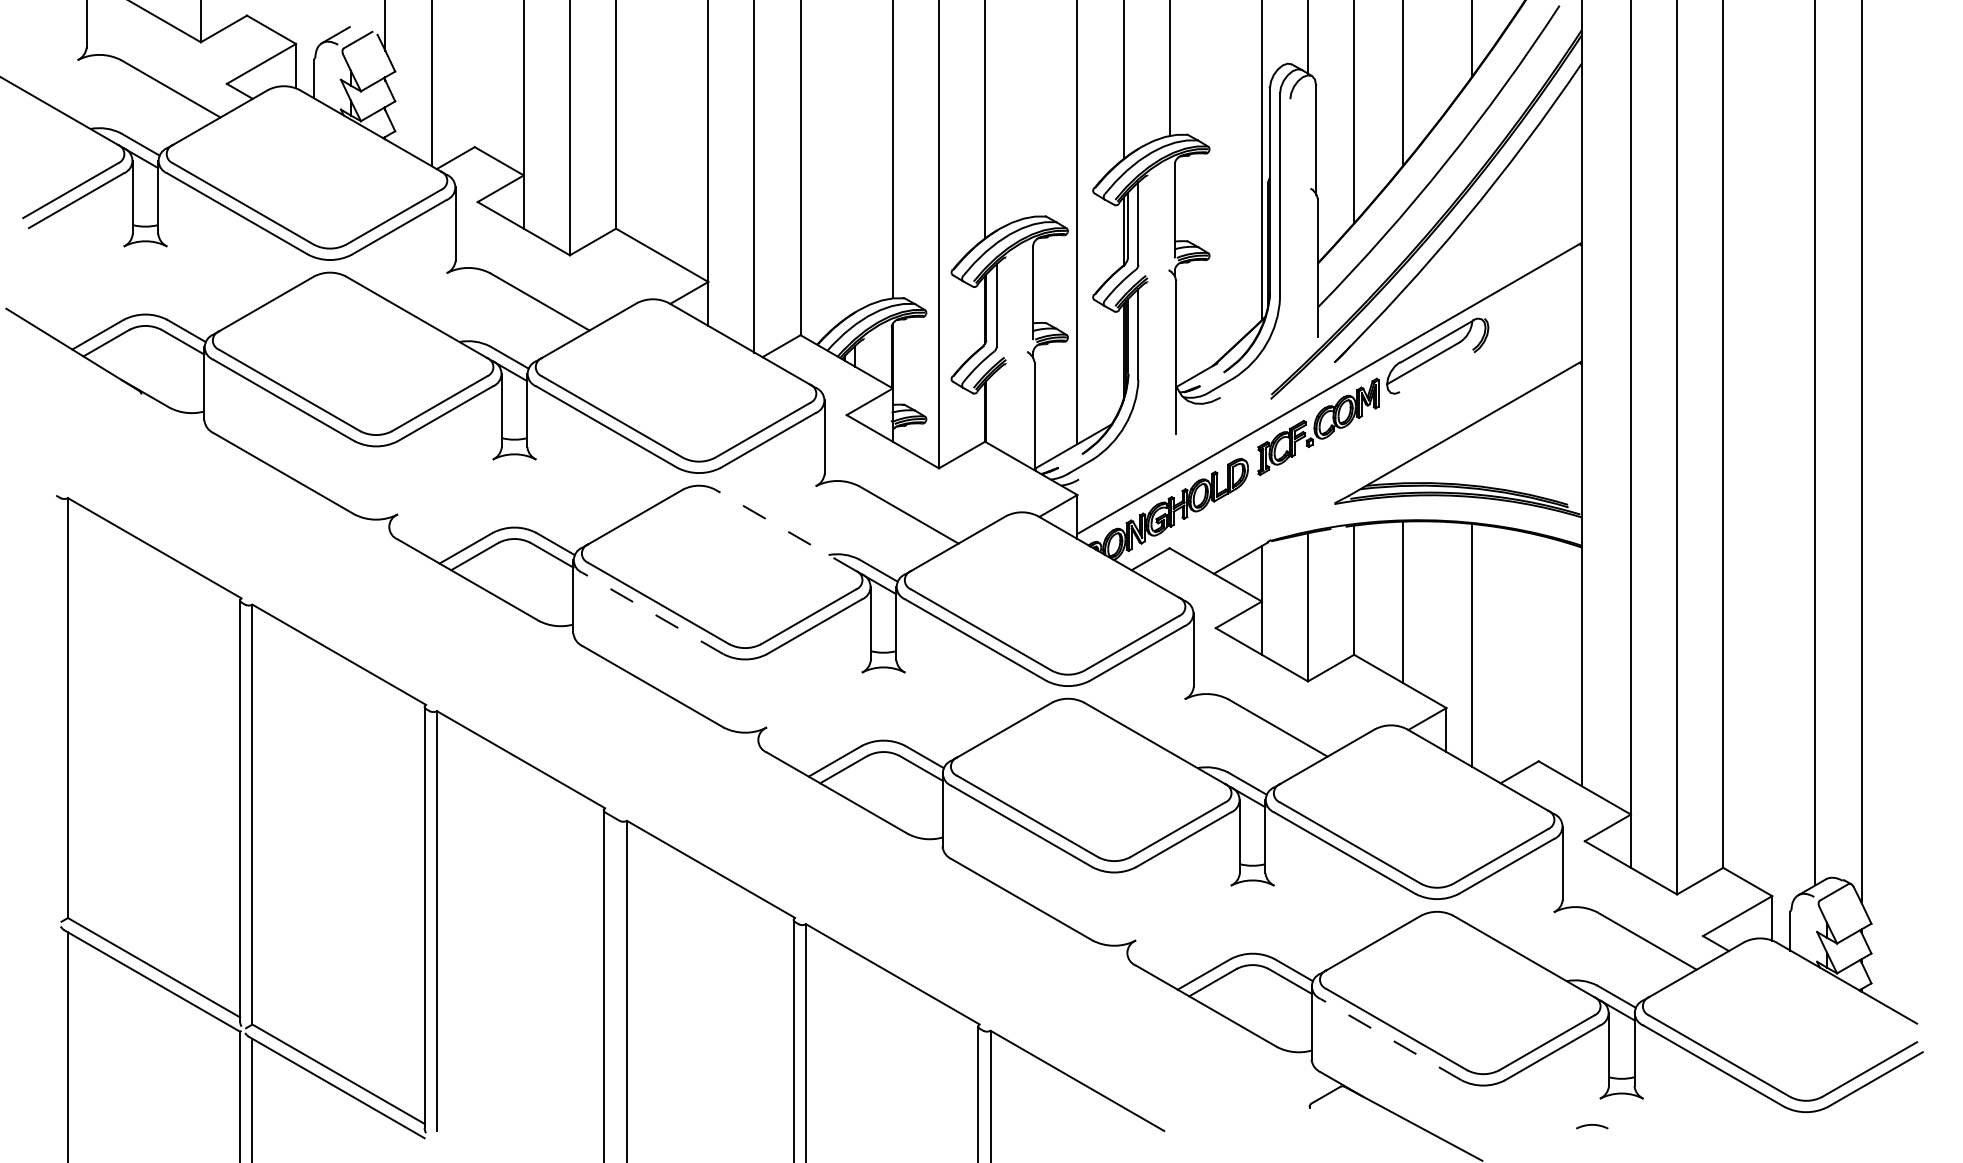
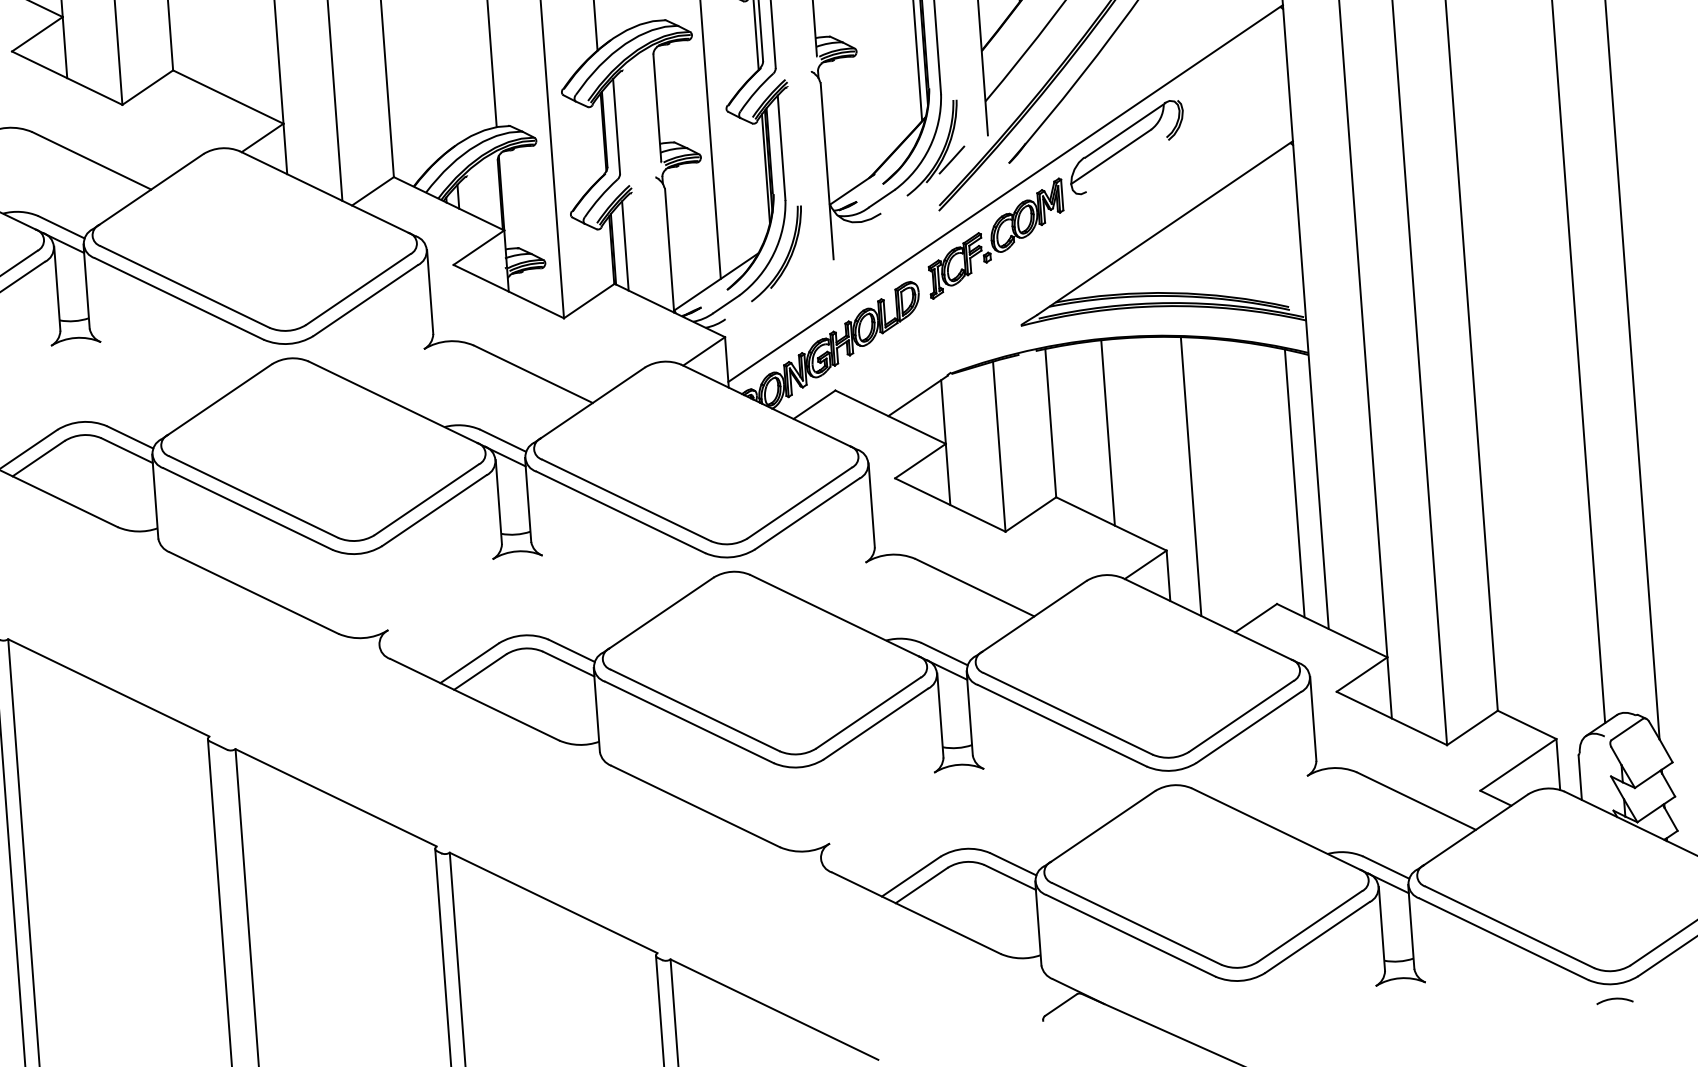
part: (1275, 349) -> (940, 153), added
line: (996, 409) -> (625, 245), added
part: (1135, 428) -> (786, 255), added
line: (785, 530) -> (393, 402), dashed -> solid
line: (652, 613) -> (247, 509), dashed -> solid
line: (1561, 657) -> (1294, 482), added
line: (1390, 1039) -> (1130, 935), dashed -> solid
arc: (1592, 1125) -> (1615, 999), moved

